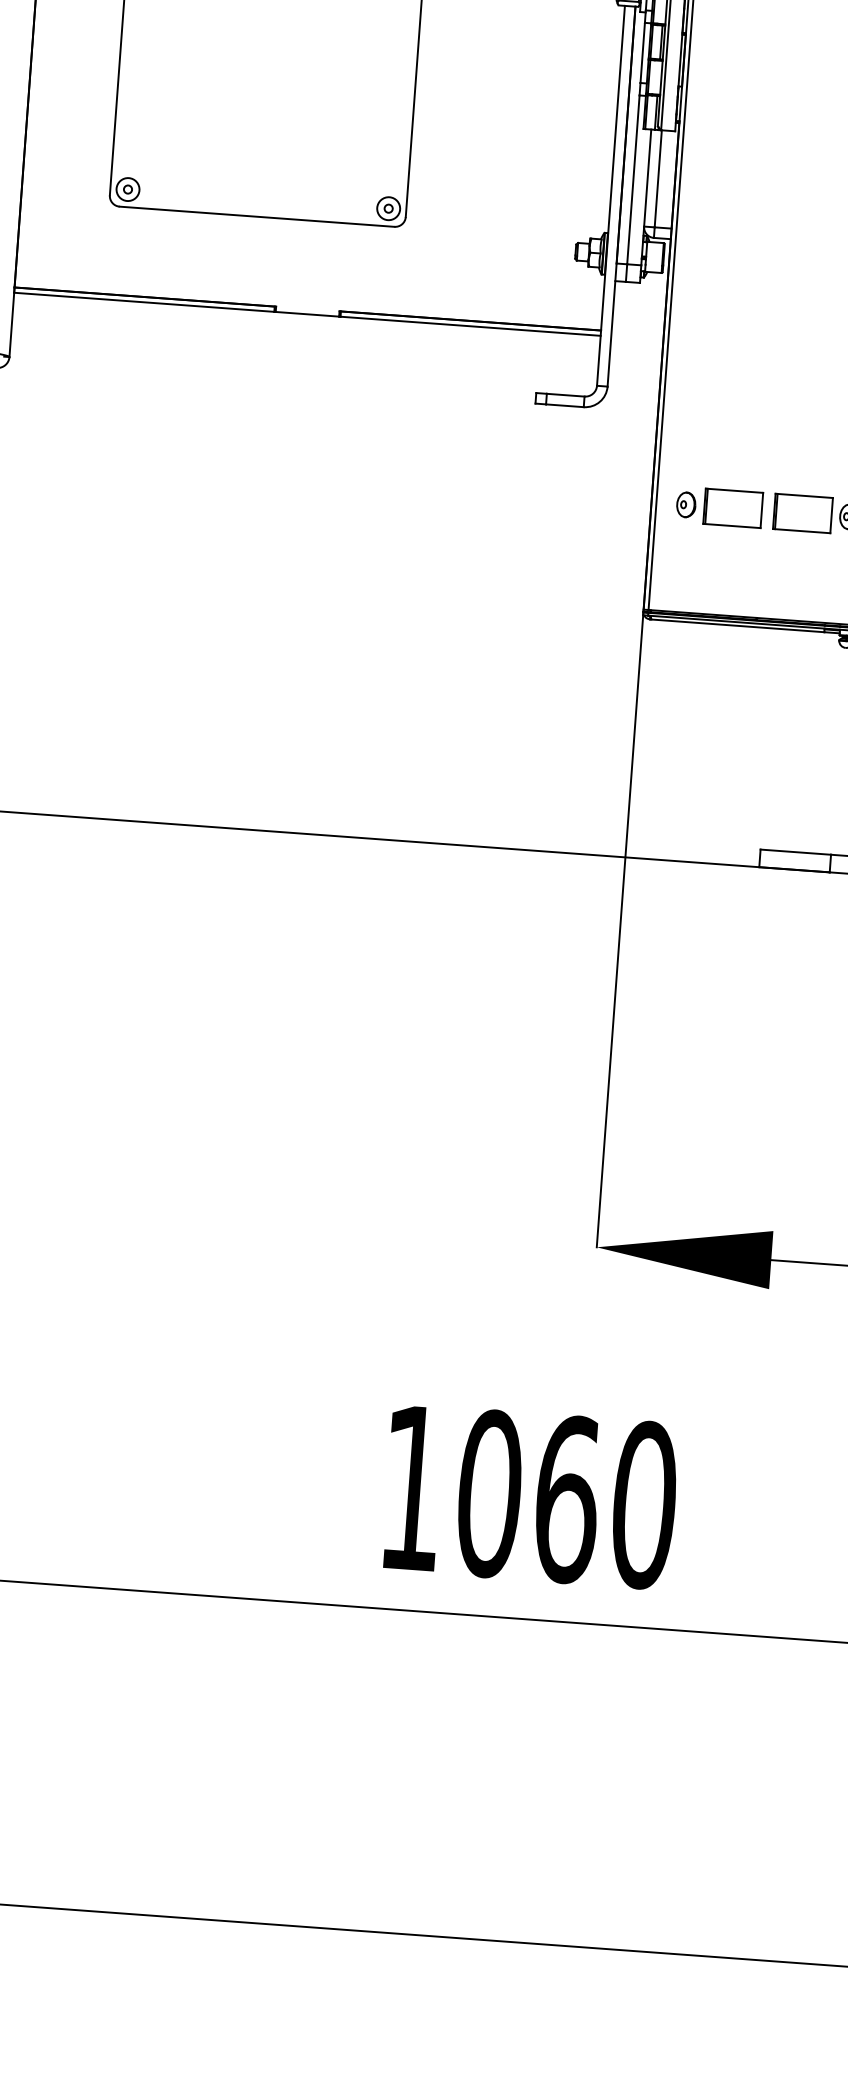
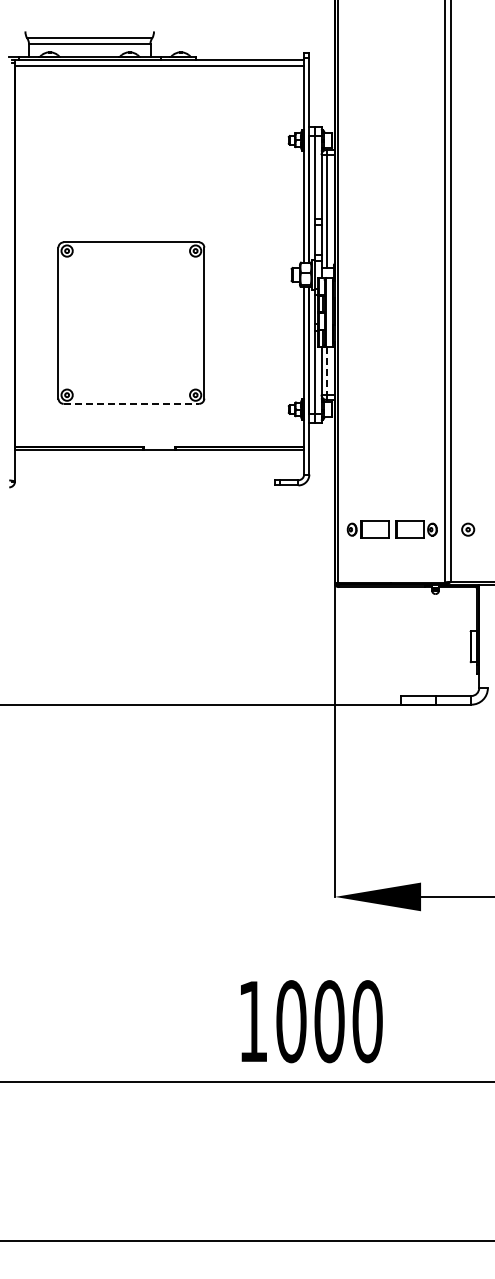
line: (657, 178) -> (326, 370), solid -> dashed
line: (257, 216) -> (131, 403), solid -> dashed
text: (566, 1499) -> (329, 1021), 1060 -> 1000

